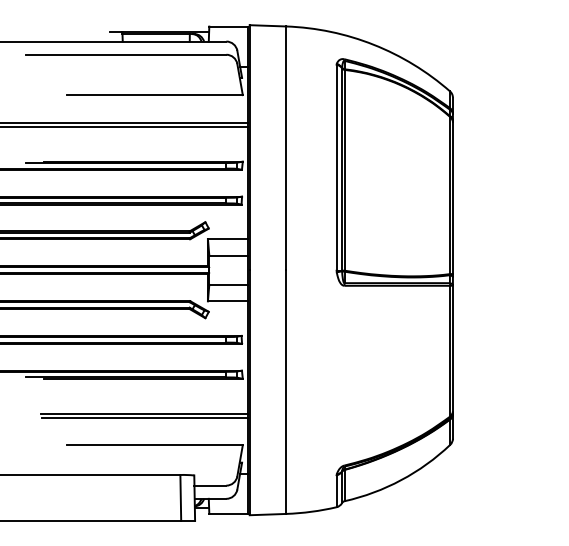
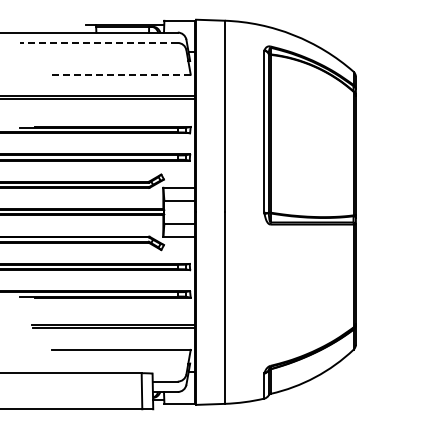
line: (126, 54) -> (99, 42), solid -> dashed
line: (154, 94) -> (121, 74), solid -> dashed

